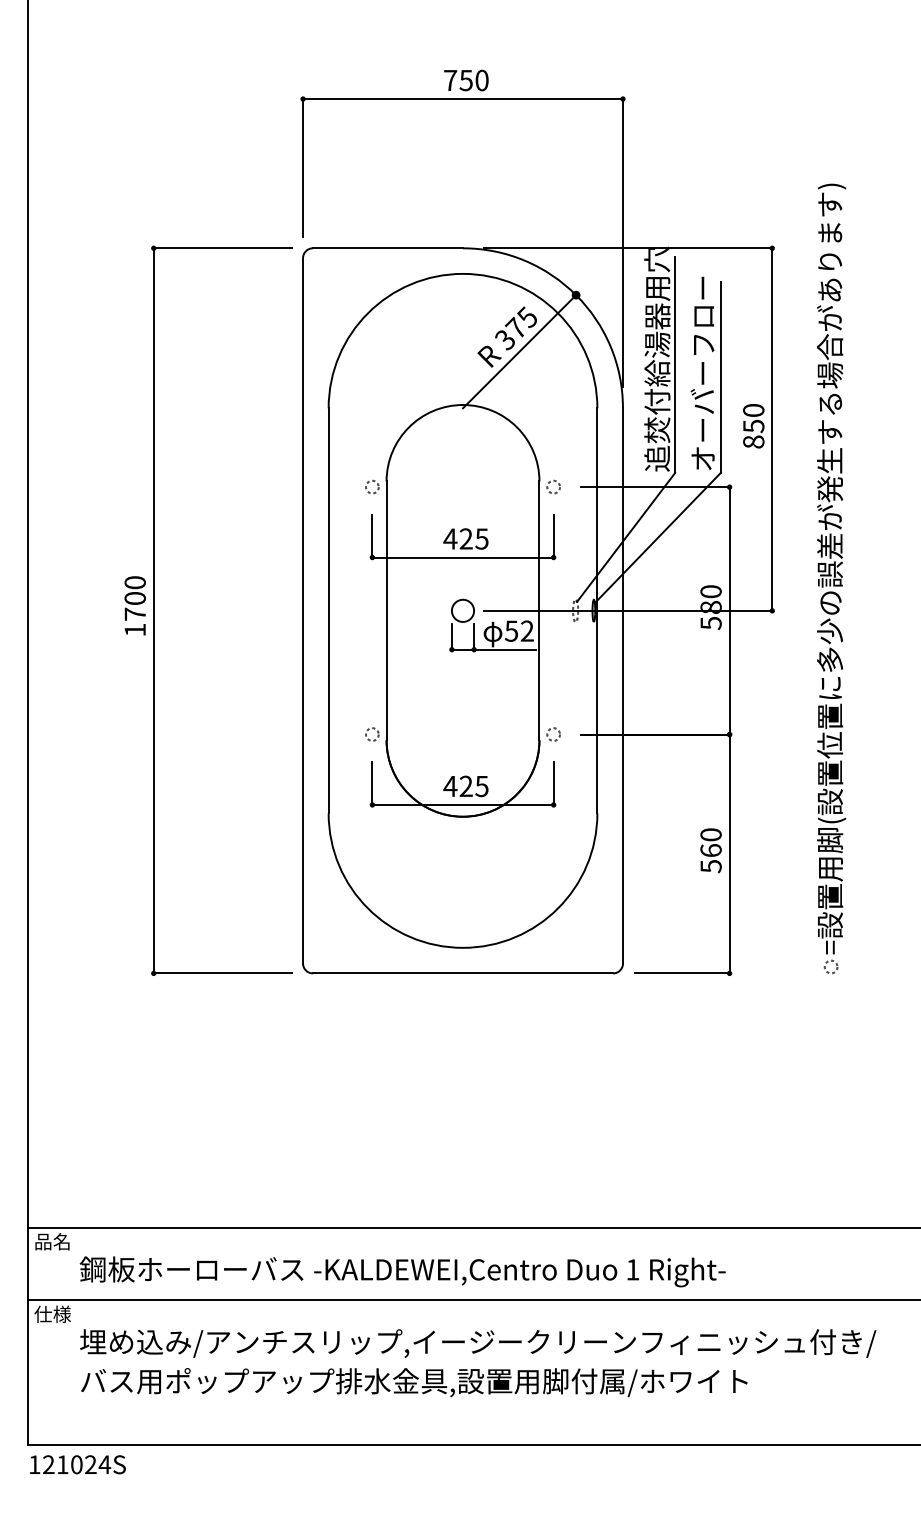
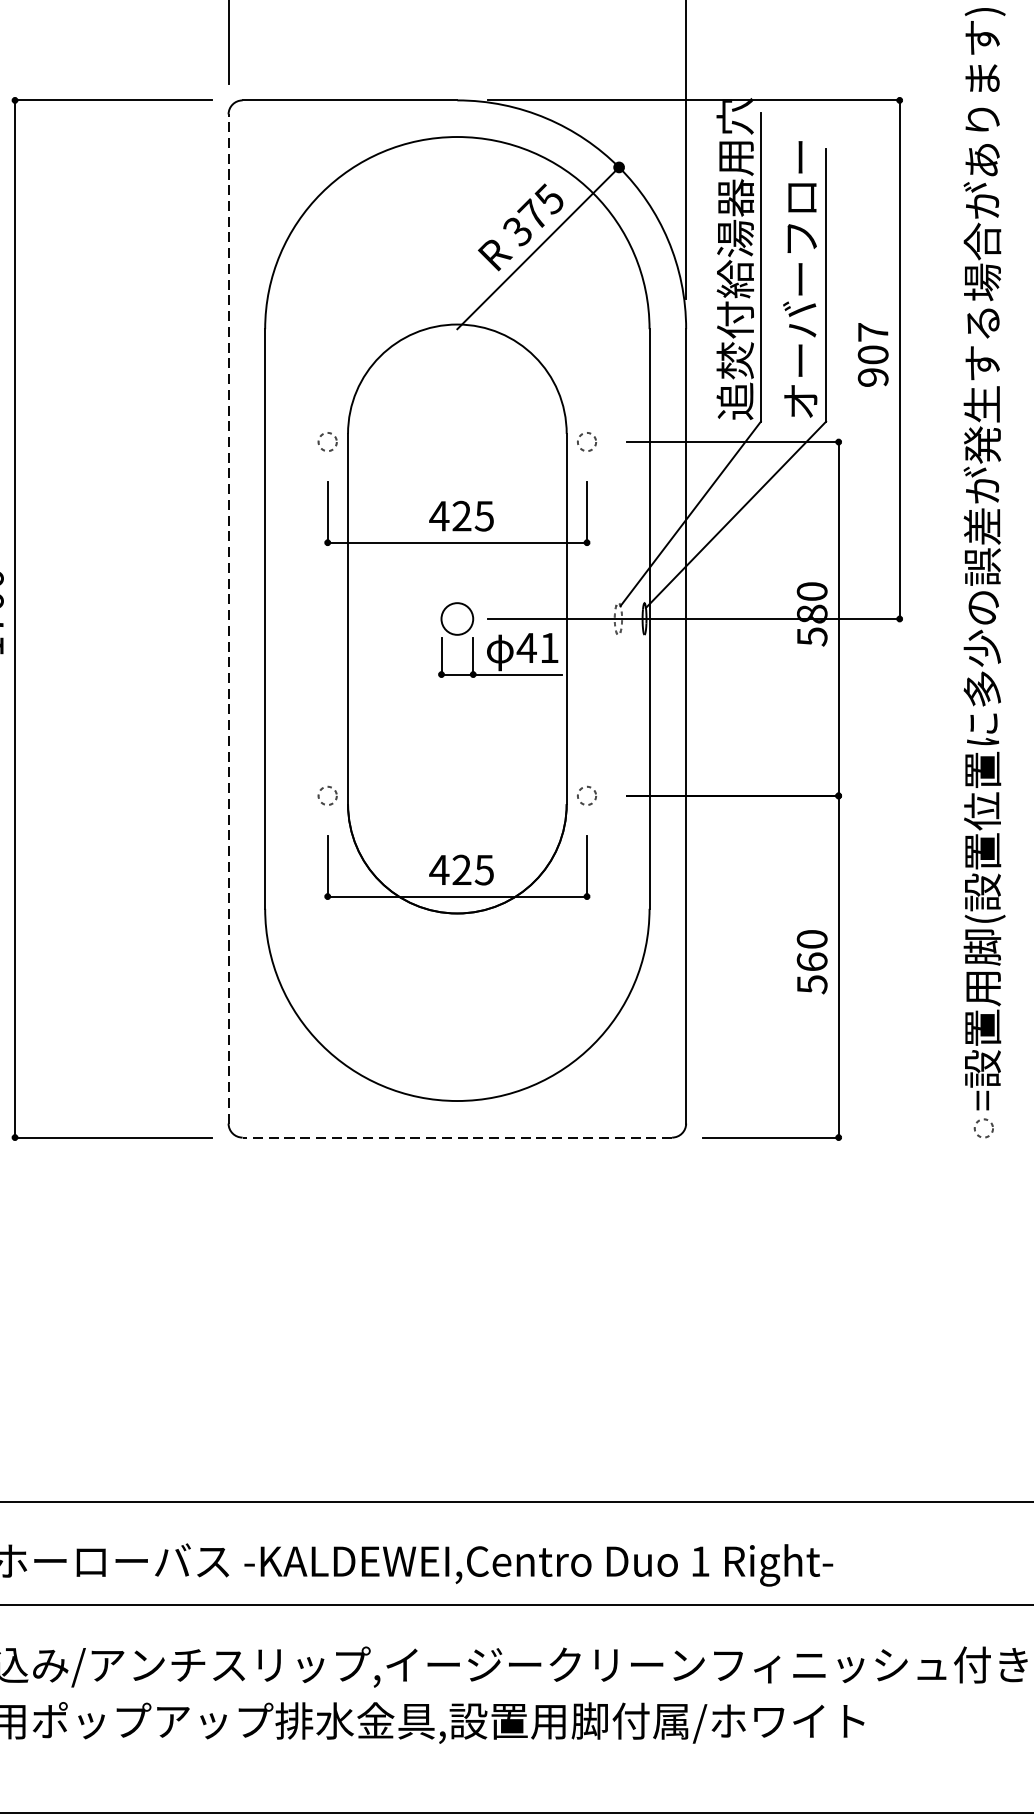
text: (753, 426) -> (872, 355), 850 -> 907
line: (303, 610) -> (229, 618), solid -> dashed
text: (518, 630) -> (536, 647), 52 -> 41
line: (462, 973) -> (456, 1137), solid -> dashed

